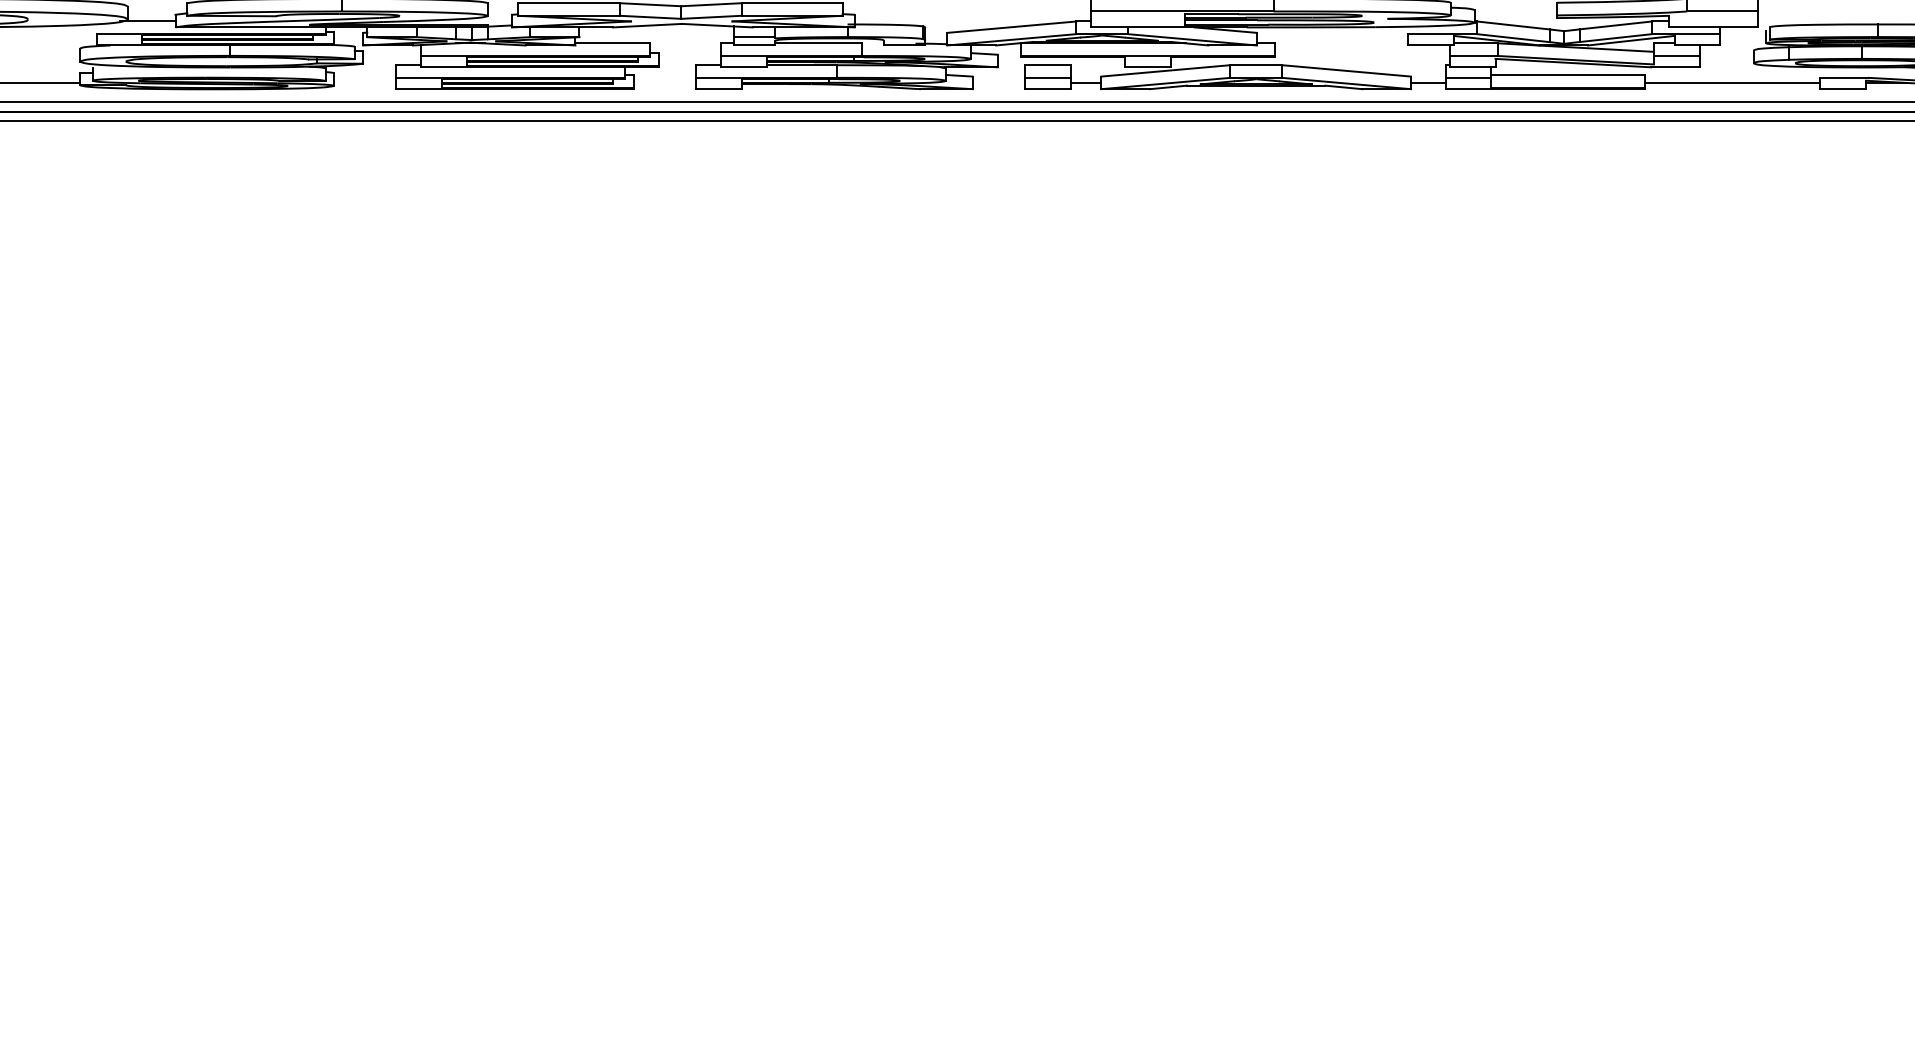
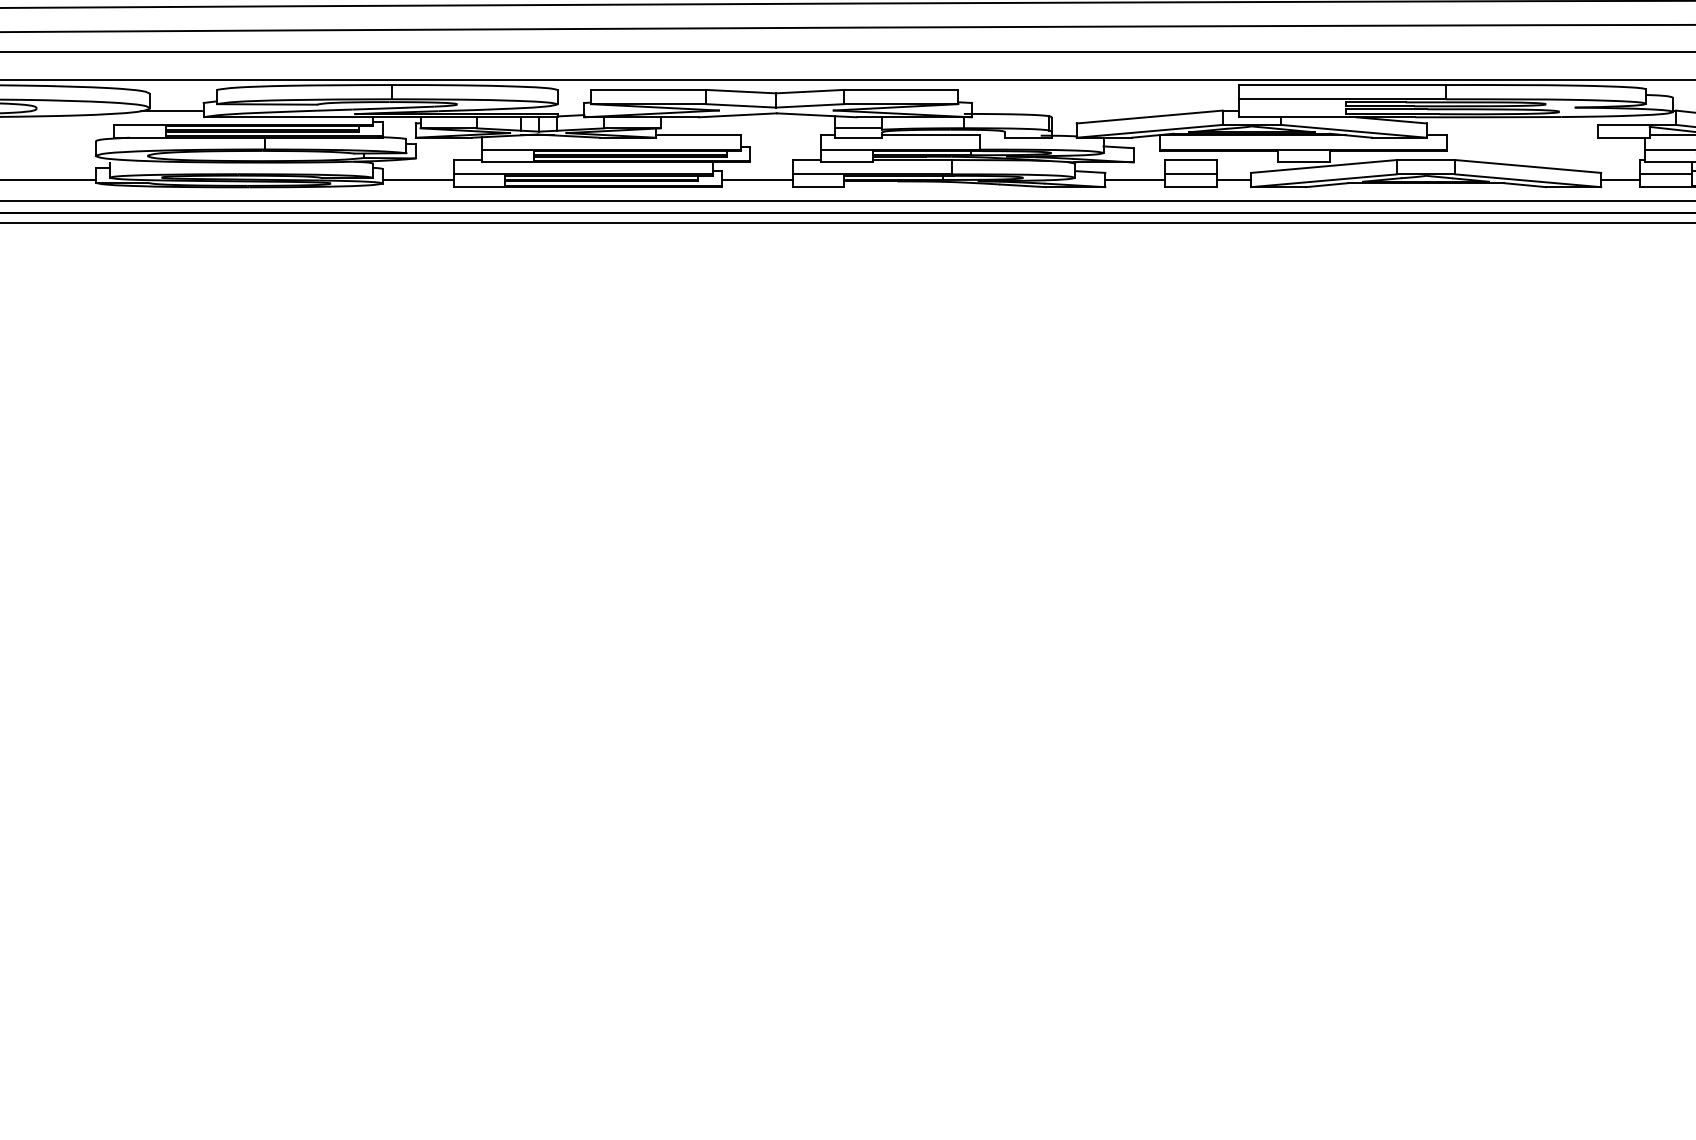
line: (364, 82) -> (417, 179), added
line: (664, 82) -> (756, 179), added
line: (998, 82) -> (1134, 179), added

